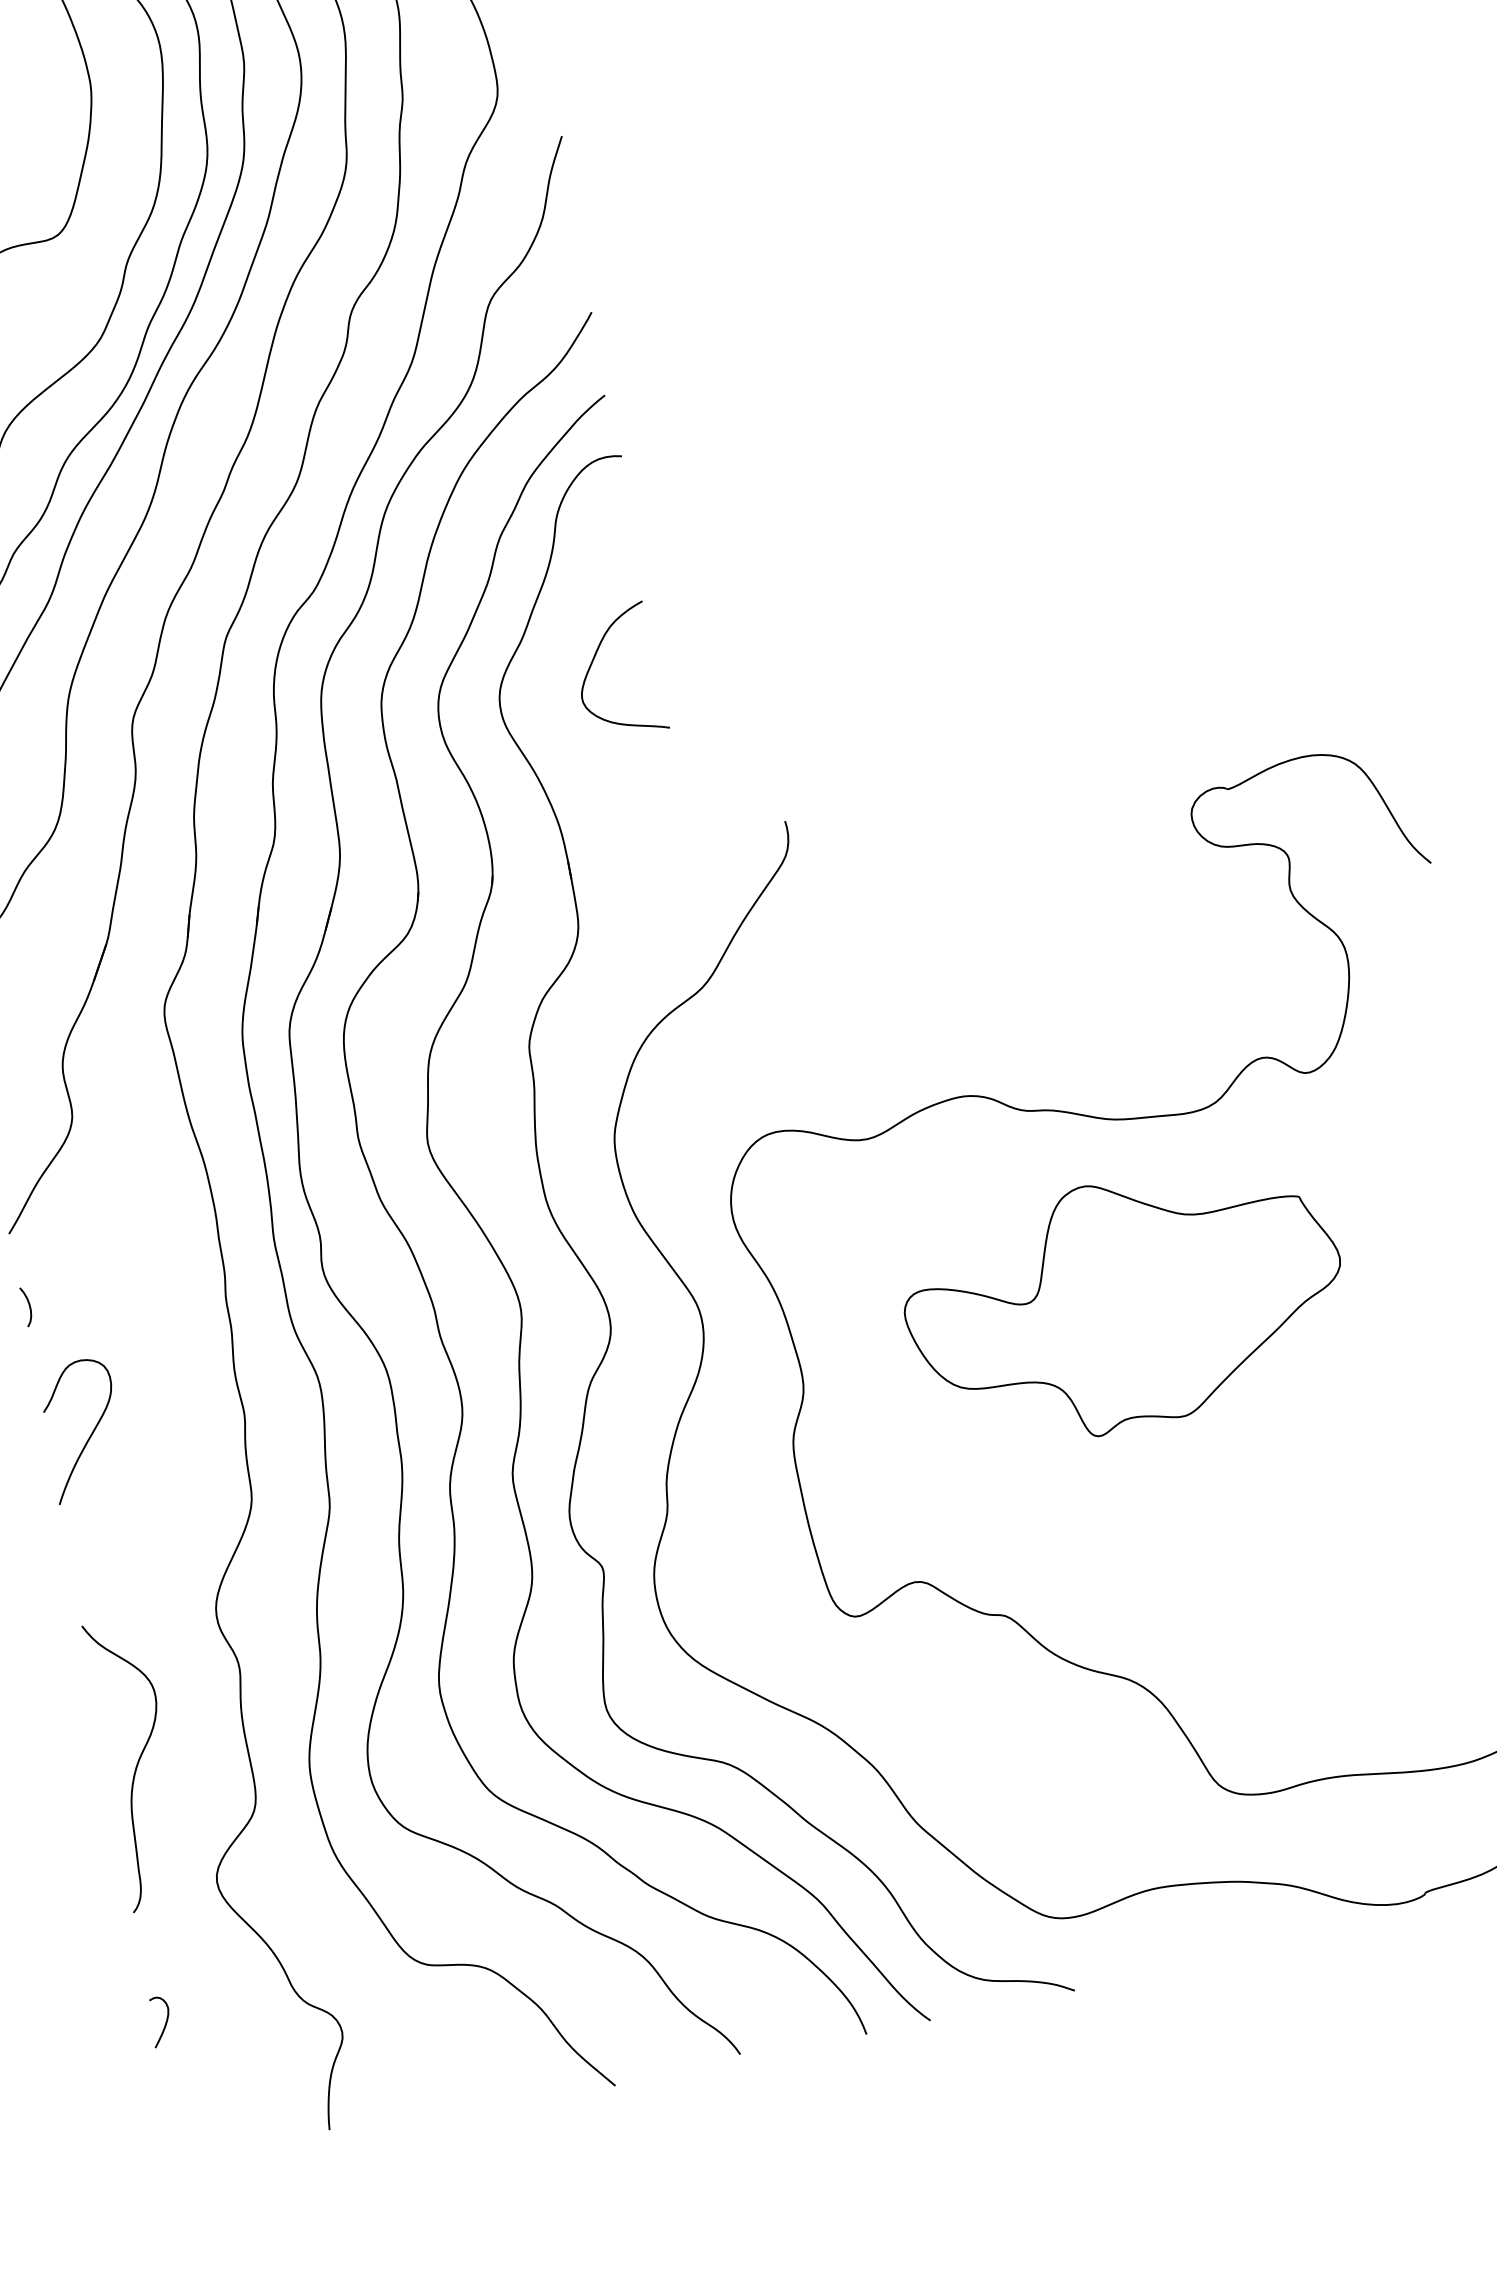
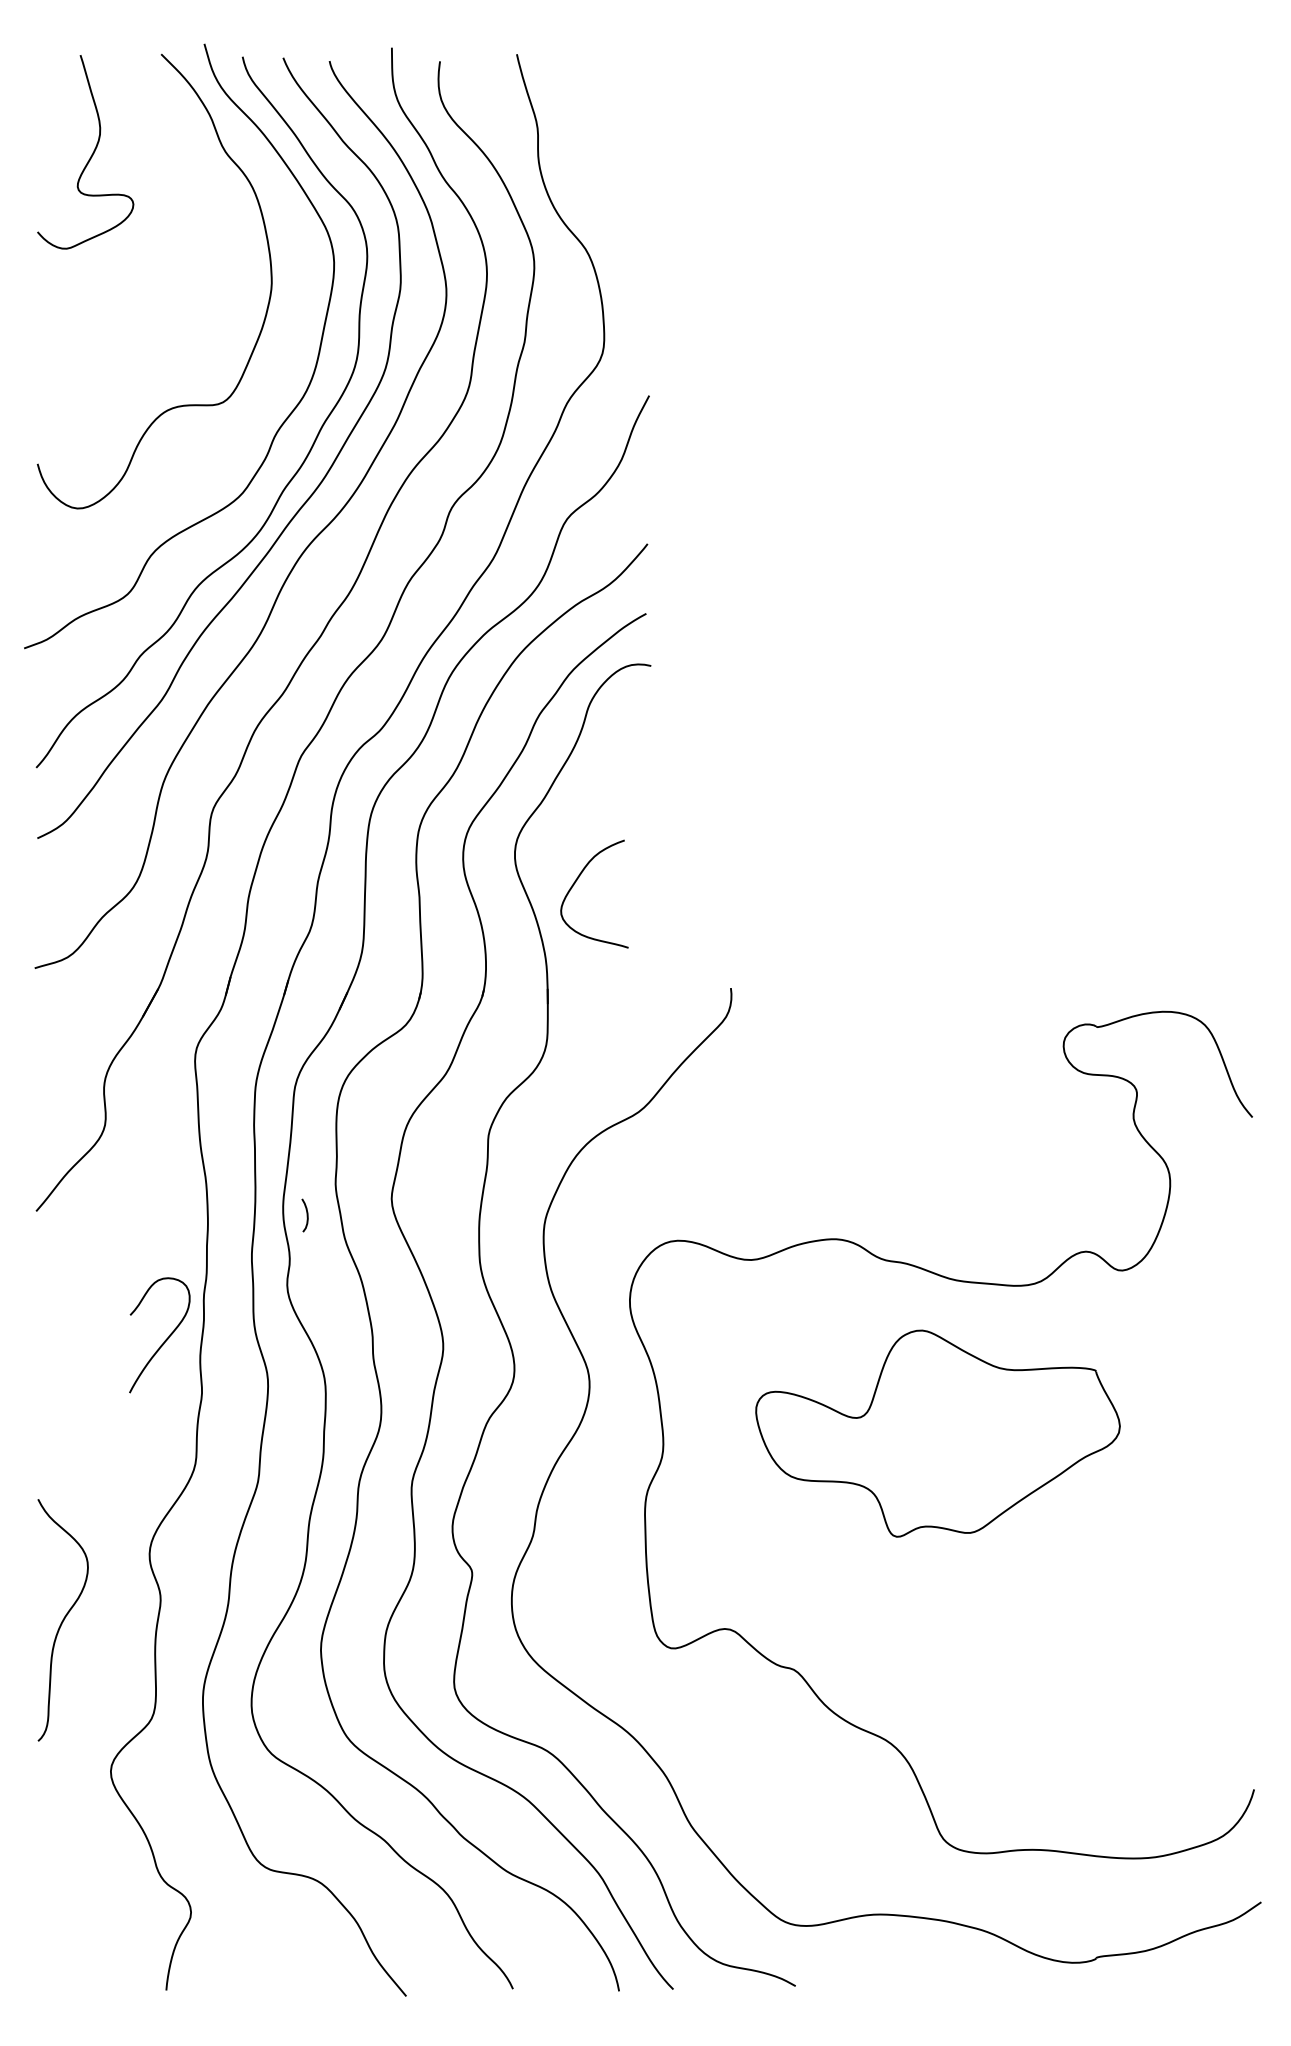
curve: (595, 658) -> (577, 880), moved
curve: (28, 1306) -> (306, 1215), moved
curve: (89, 1435) -> (164, 1340), moved
curve: (136, 1764) -> (62, 1620), moved
curve: (165, 2021) -> (48, 1877), removed

